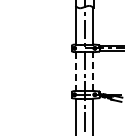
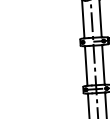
line: (93, 71) -> (103, 64), dashed -> solid
line: (76, 72) -> (86, 66), dashed -> solid

